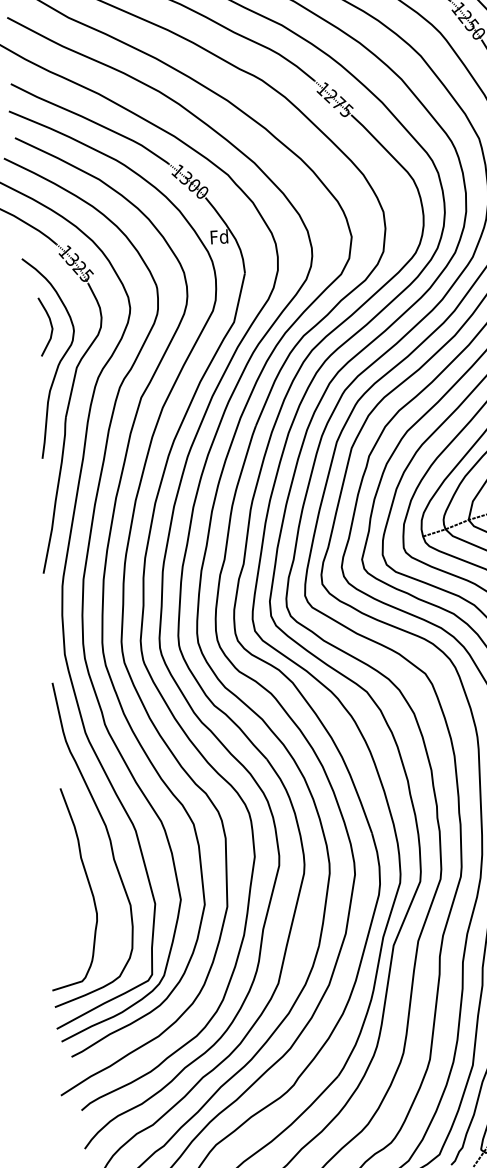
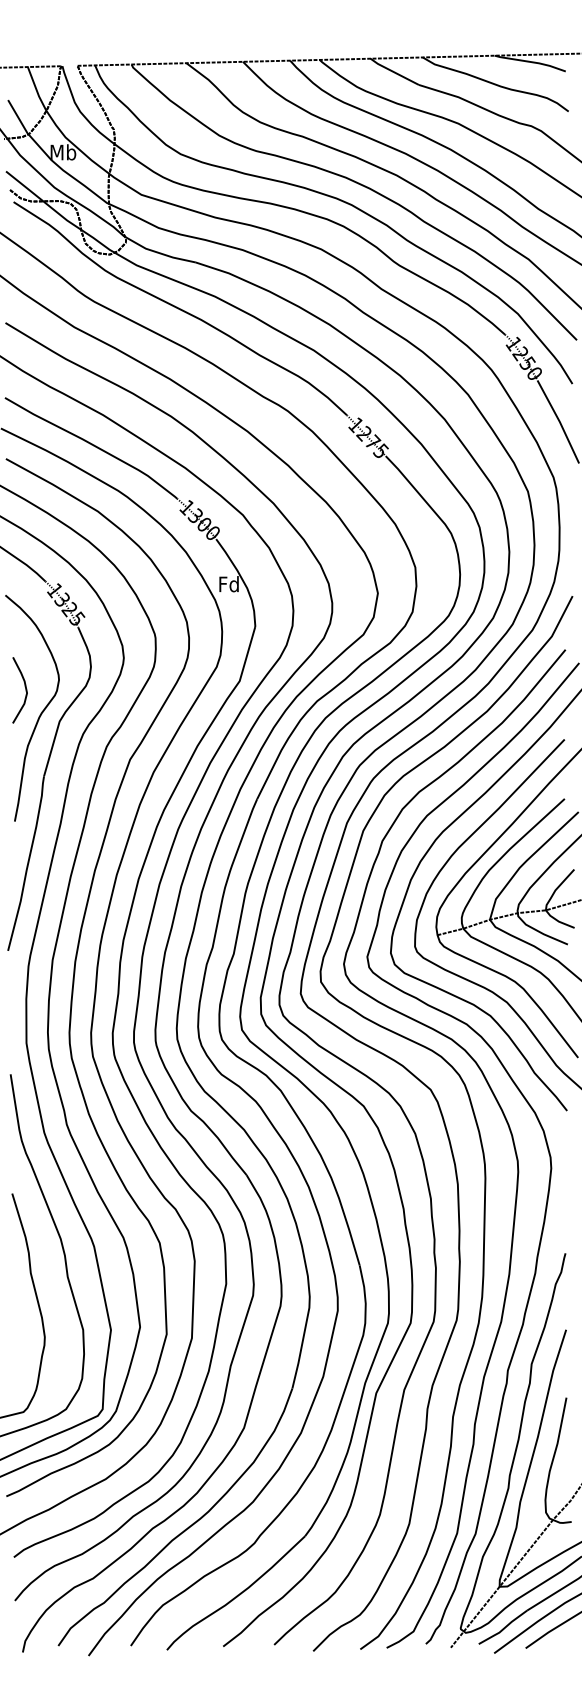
curve: (51, 326) -> (25, 690), moved

